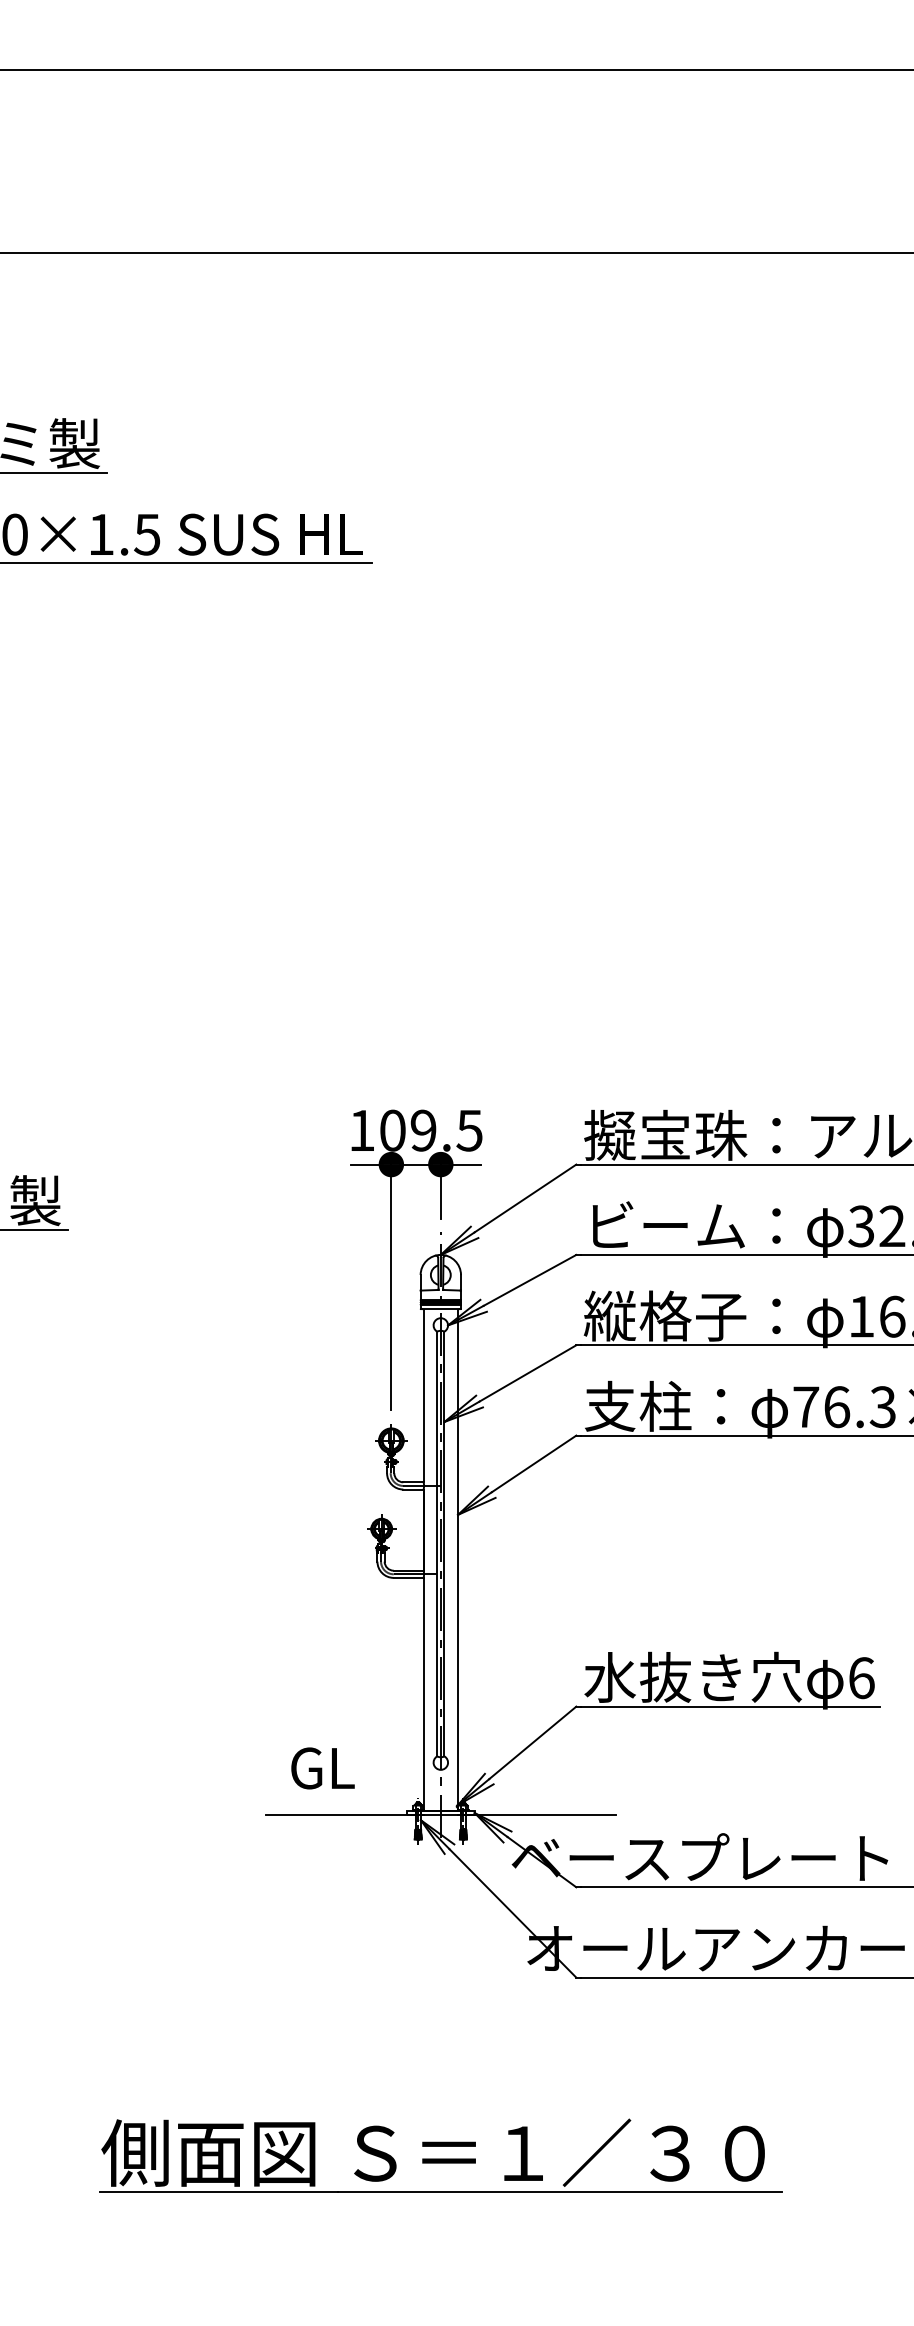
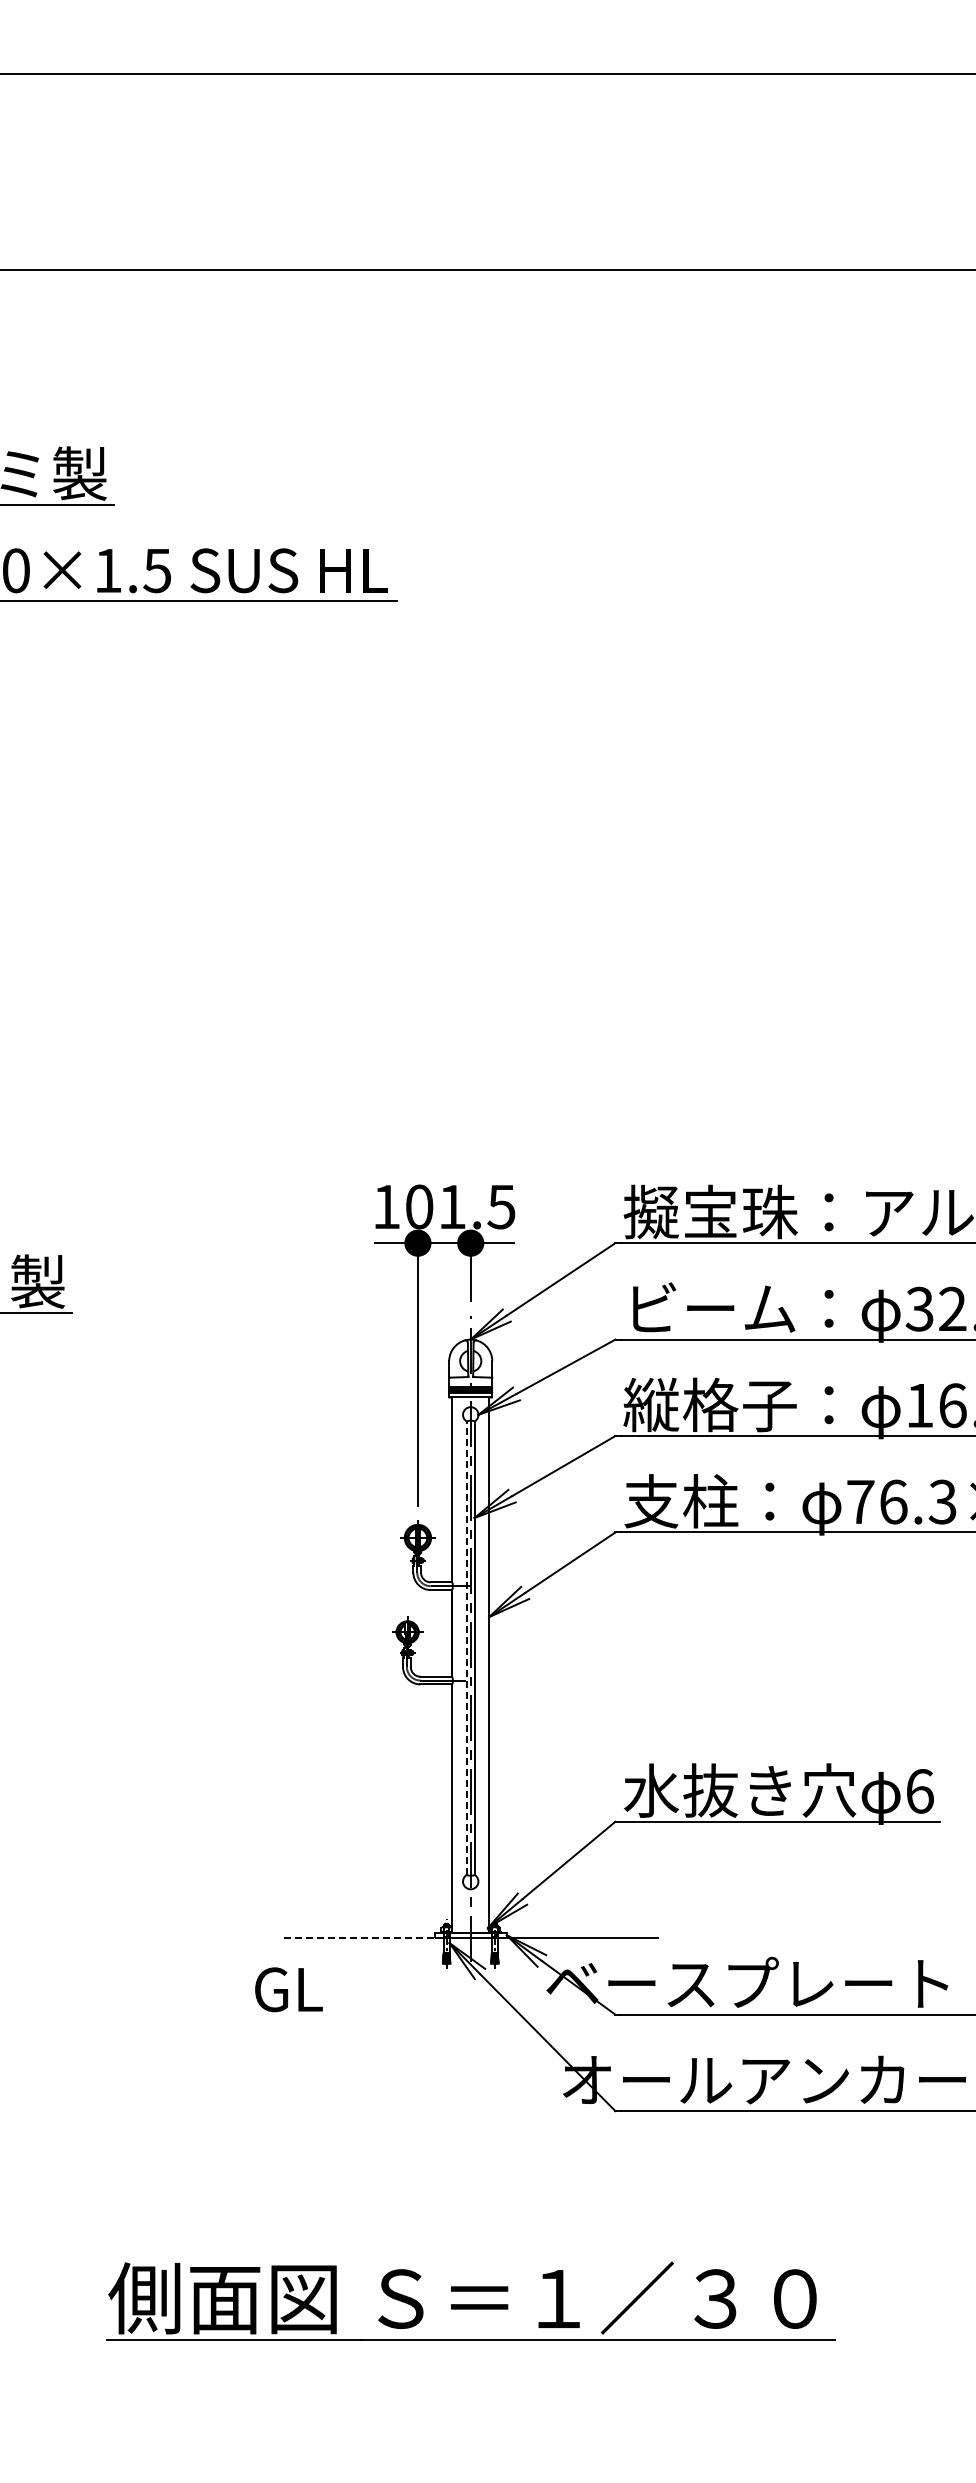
text: (422, 1130) -> (451, 1206), 109.5 -> 101.5
line: (436, 1544) -> (466, 1648), solid -> dashed
text: (322, 1768) -> (288, 1989), moved
line: (345, 1815) -> (368, 1937), solid -> dashed

